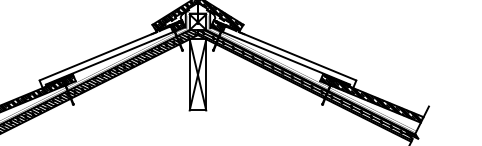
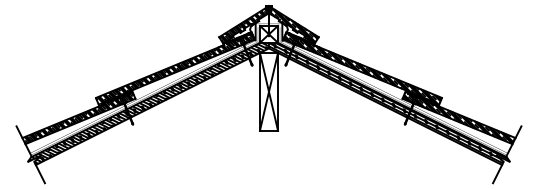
hatch: (106, 57) -> (168, 72), added
hatch: (289, 58) -> (368, 73), added

